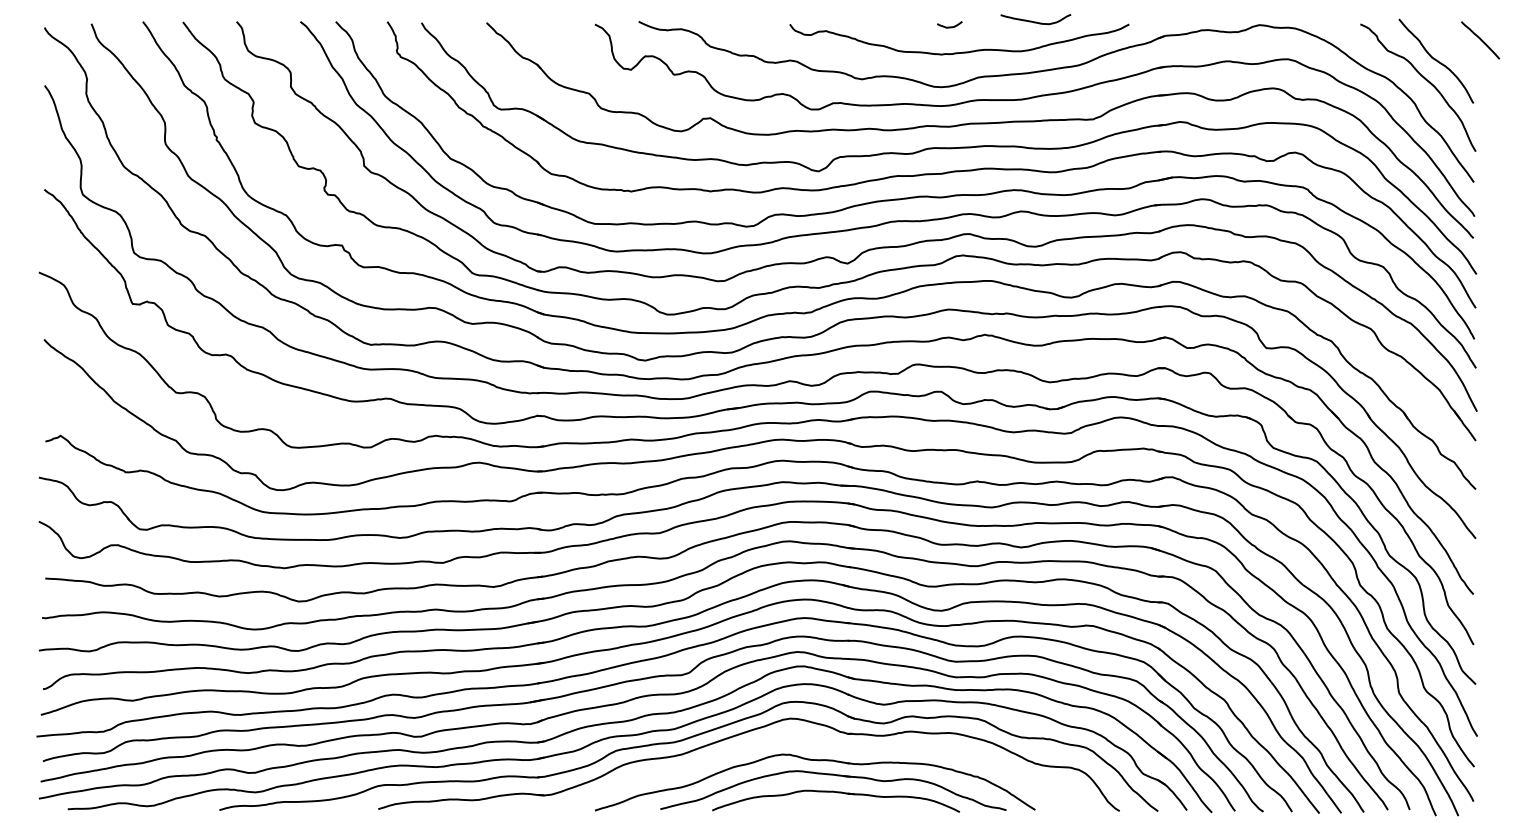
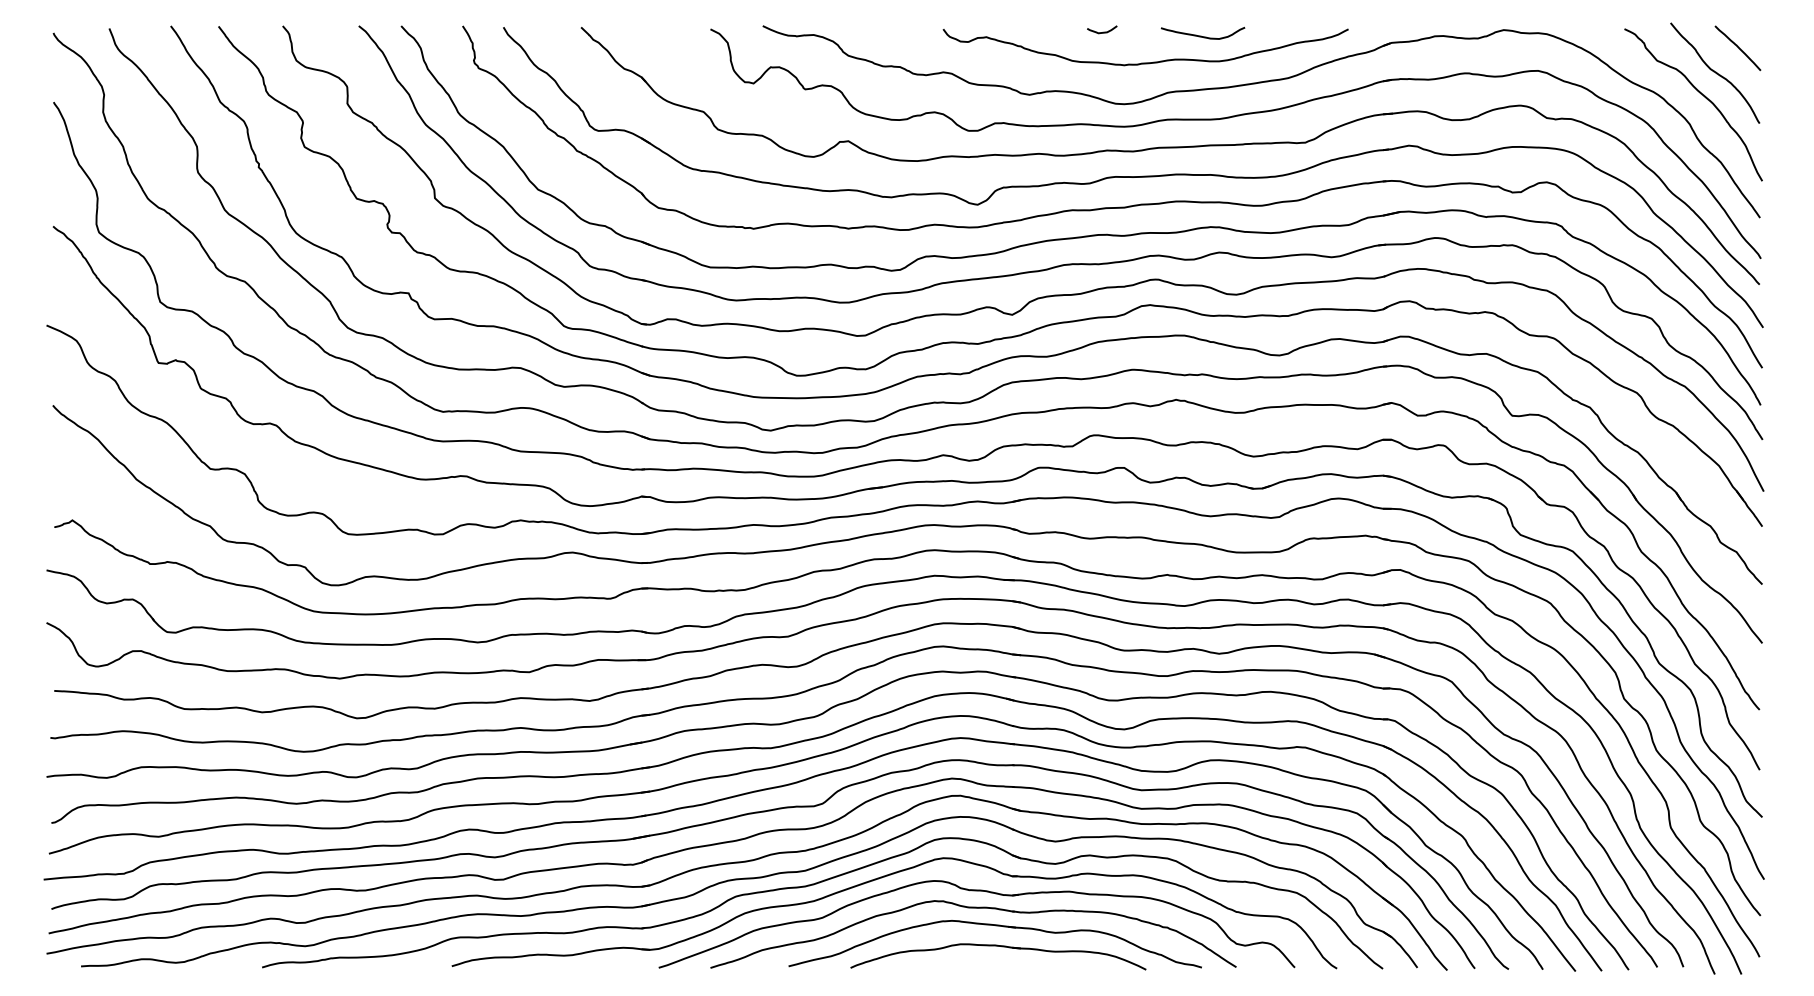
curve: (1034, 21) -> (1201, 35), moved
curve: (950, 26) -> (1103, 31), moved
curve: (1480, 39) -> (1737, 47), moved
part: (817, 746) -> (976, 891), added

